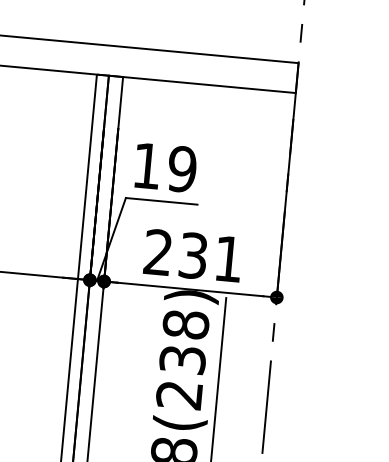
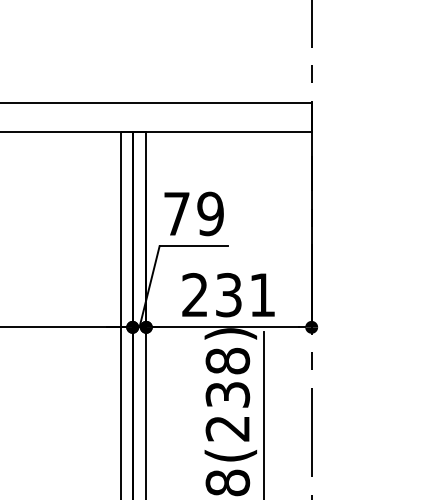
text: (146, 165) -> (176, 213), 19 -> 79

